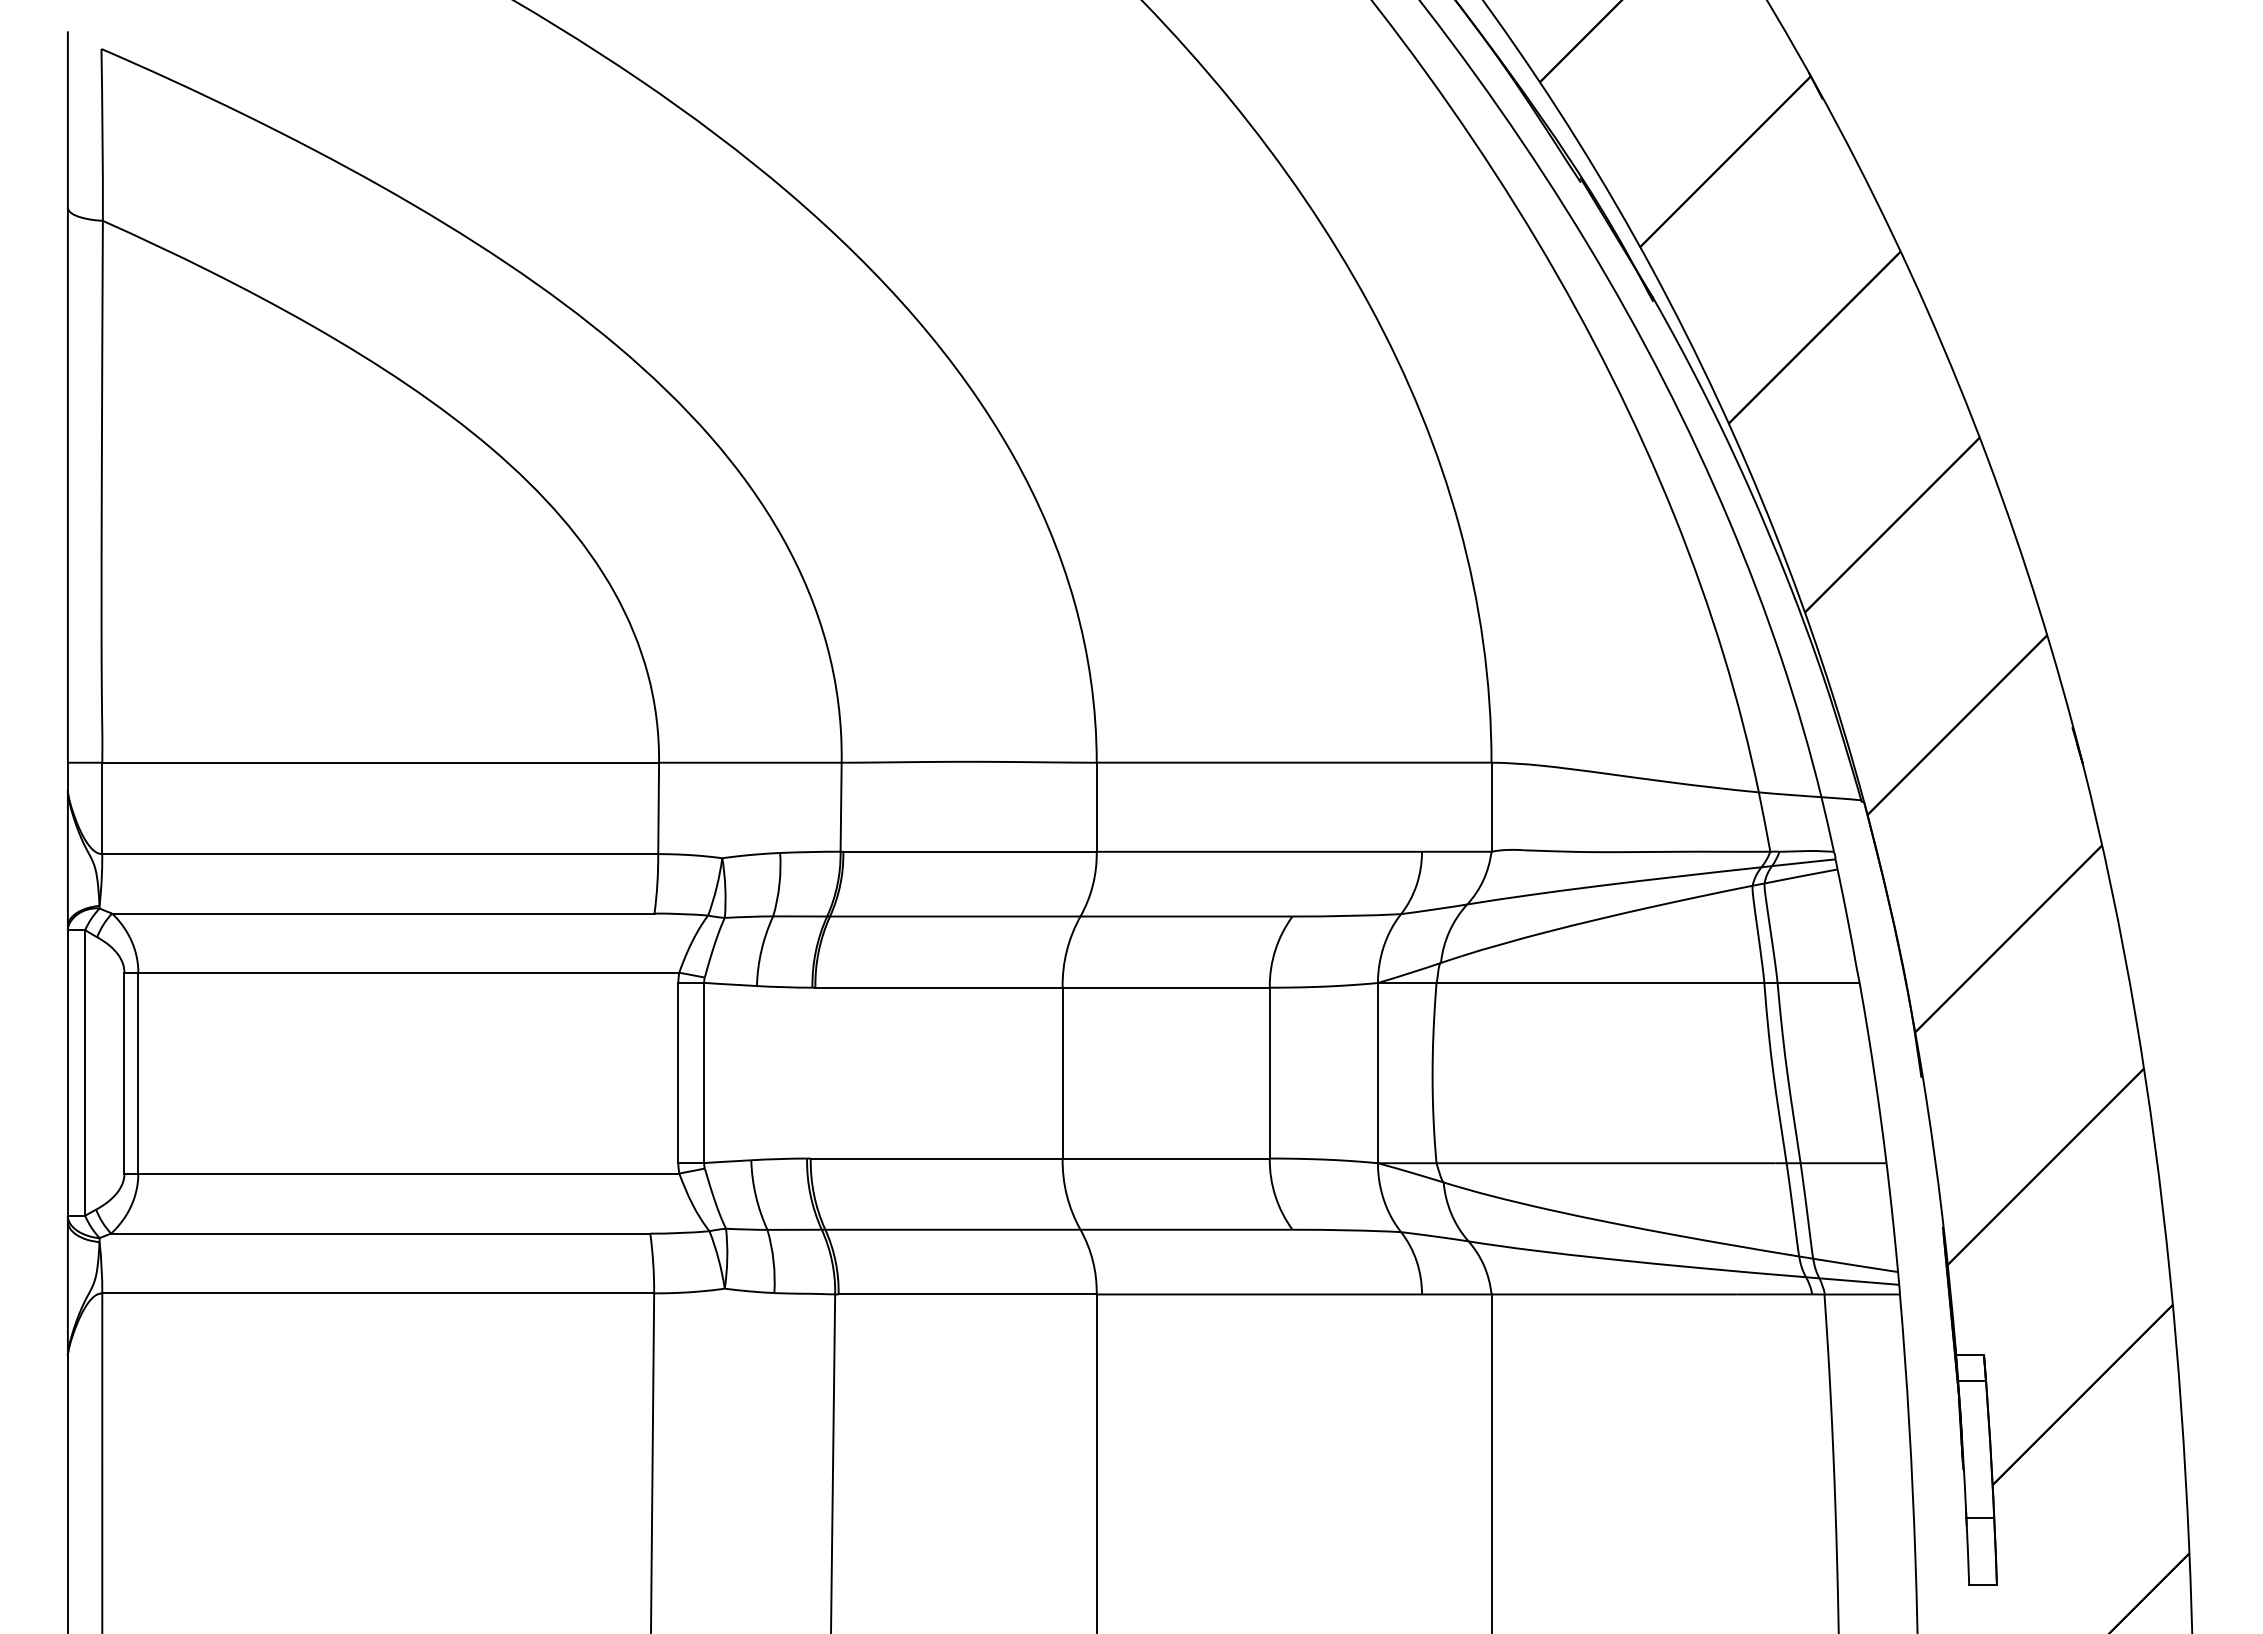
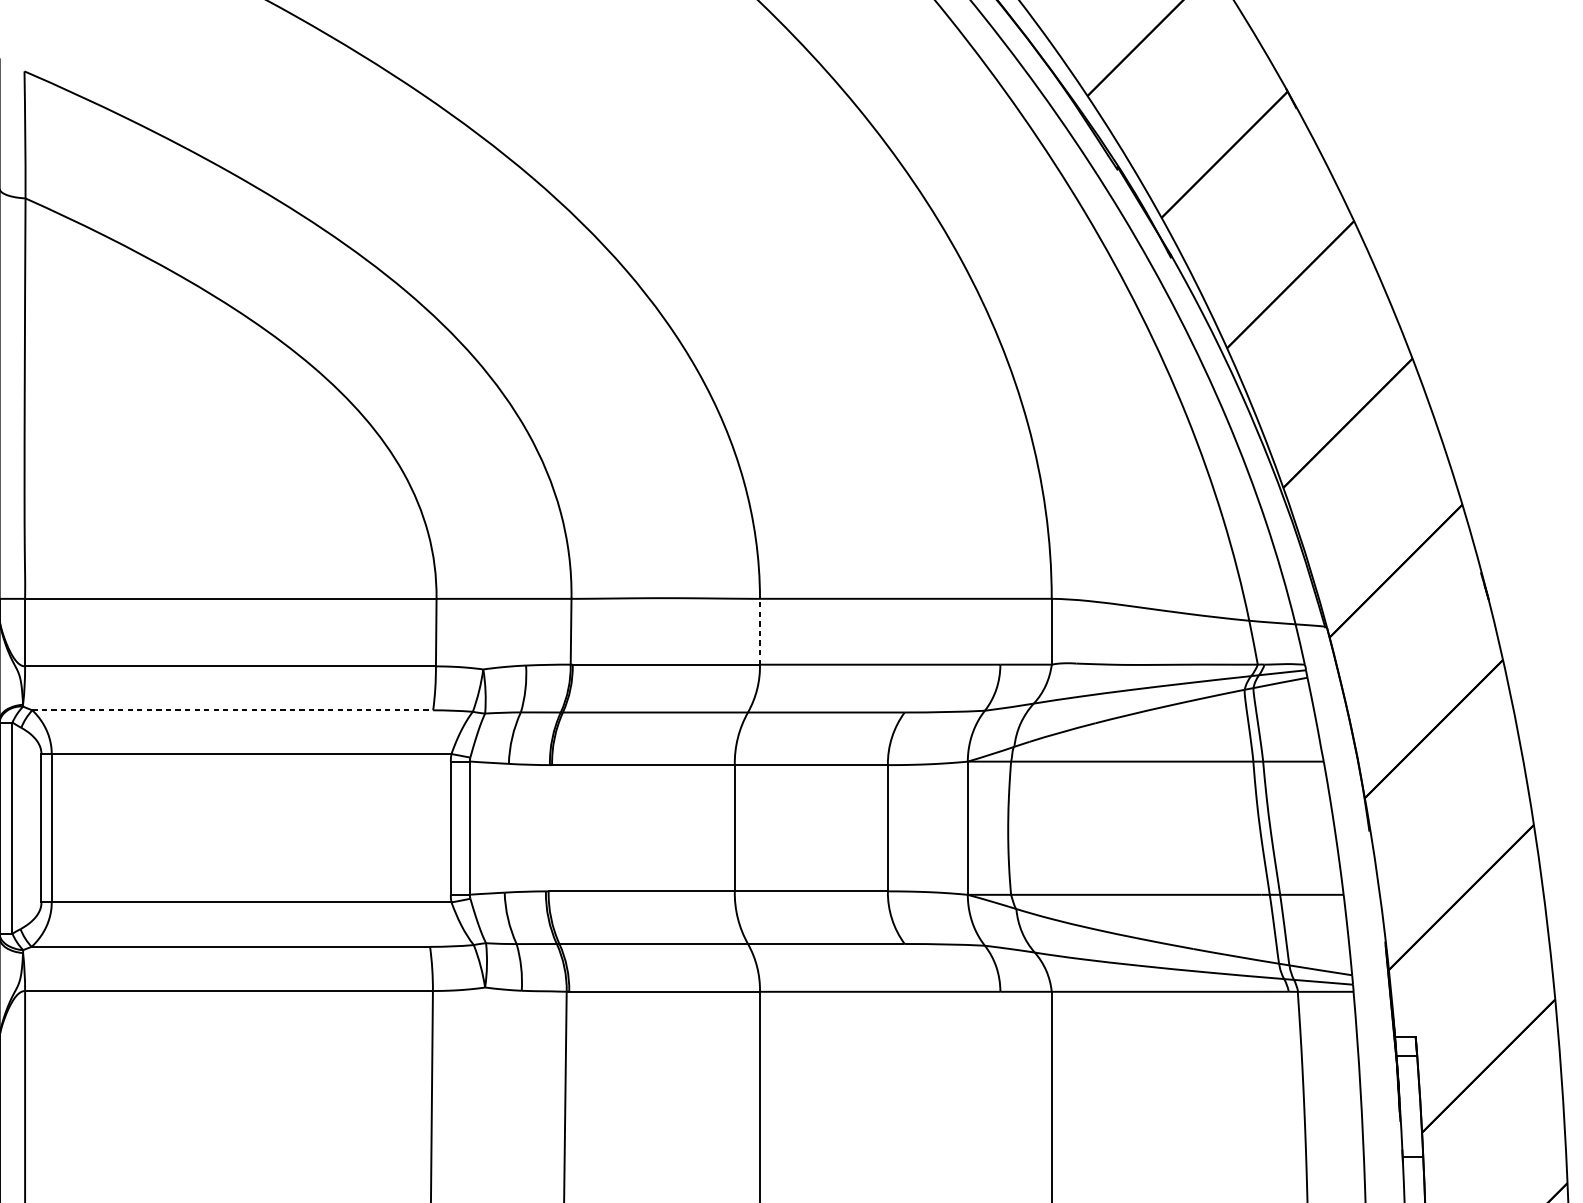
line: (1096, 807) -> (759, 631), solid -> dashed
line: (383, 913) -> (232, 710), solid -> dashed

